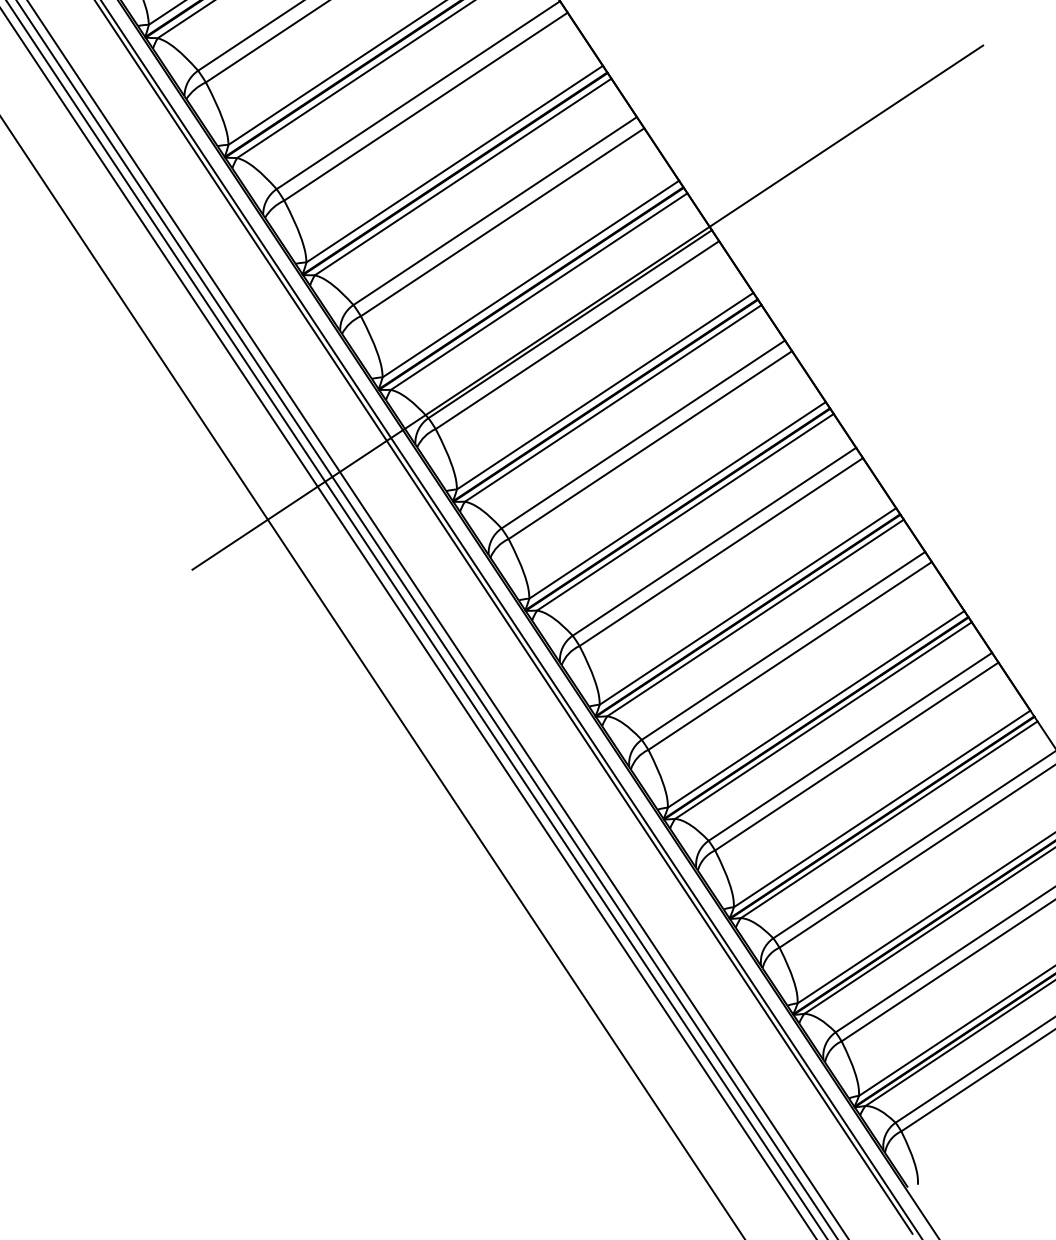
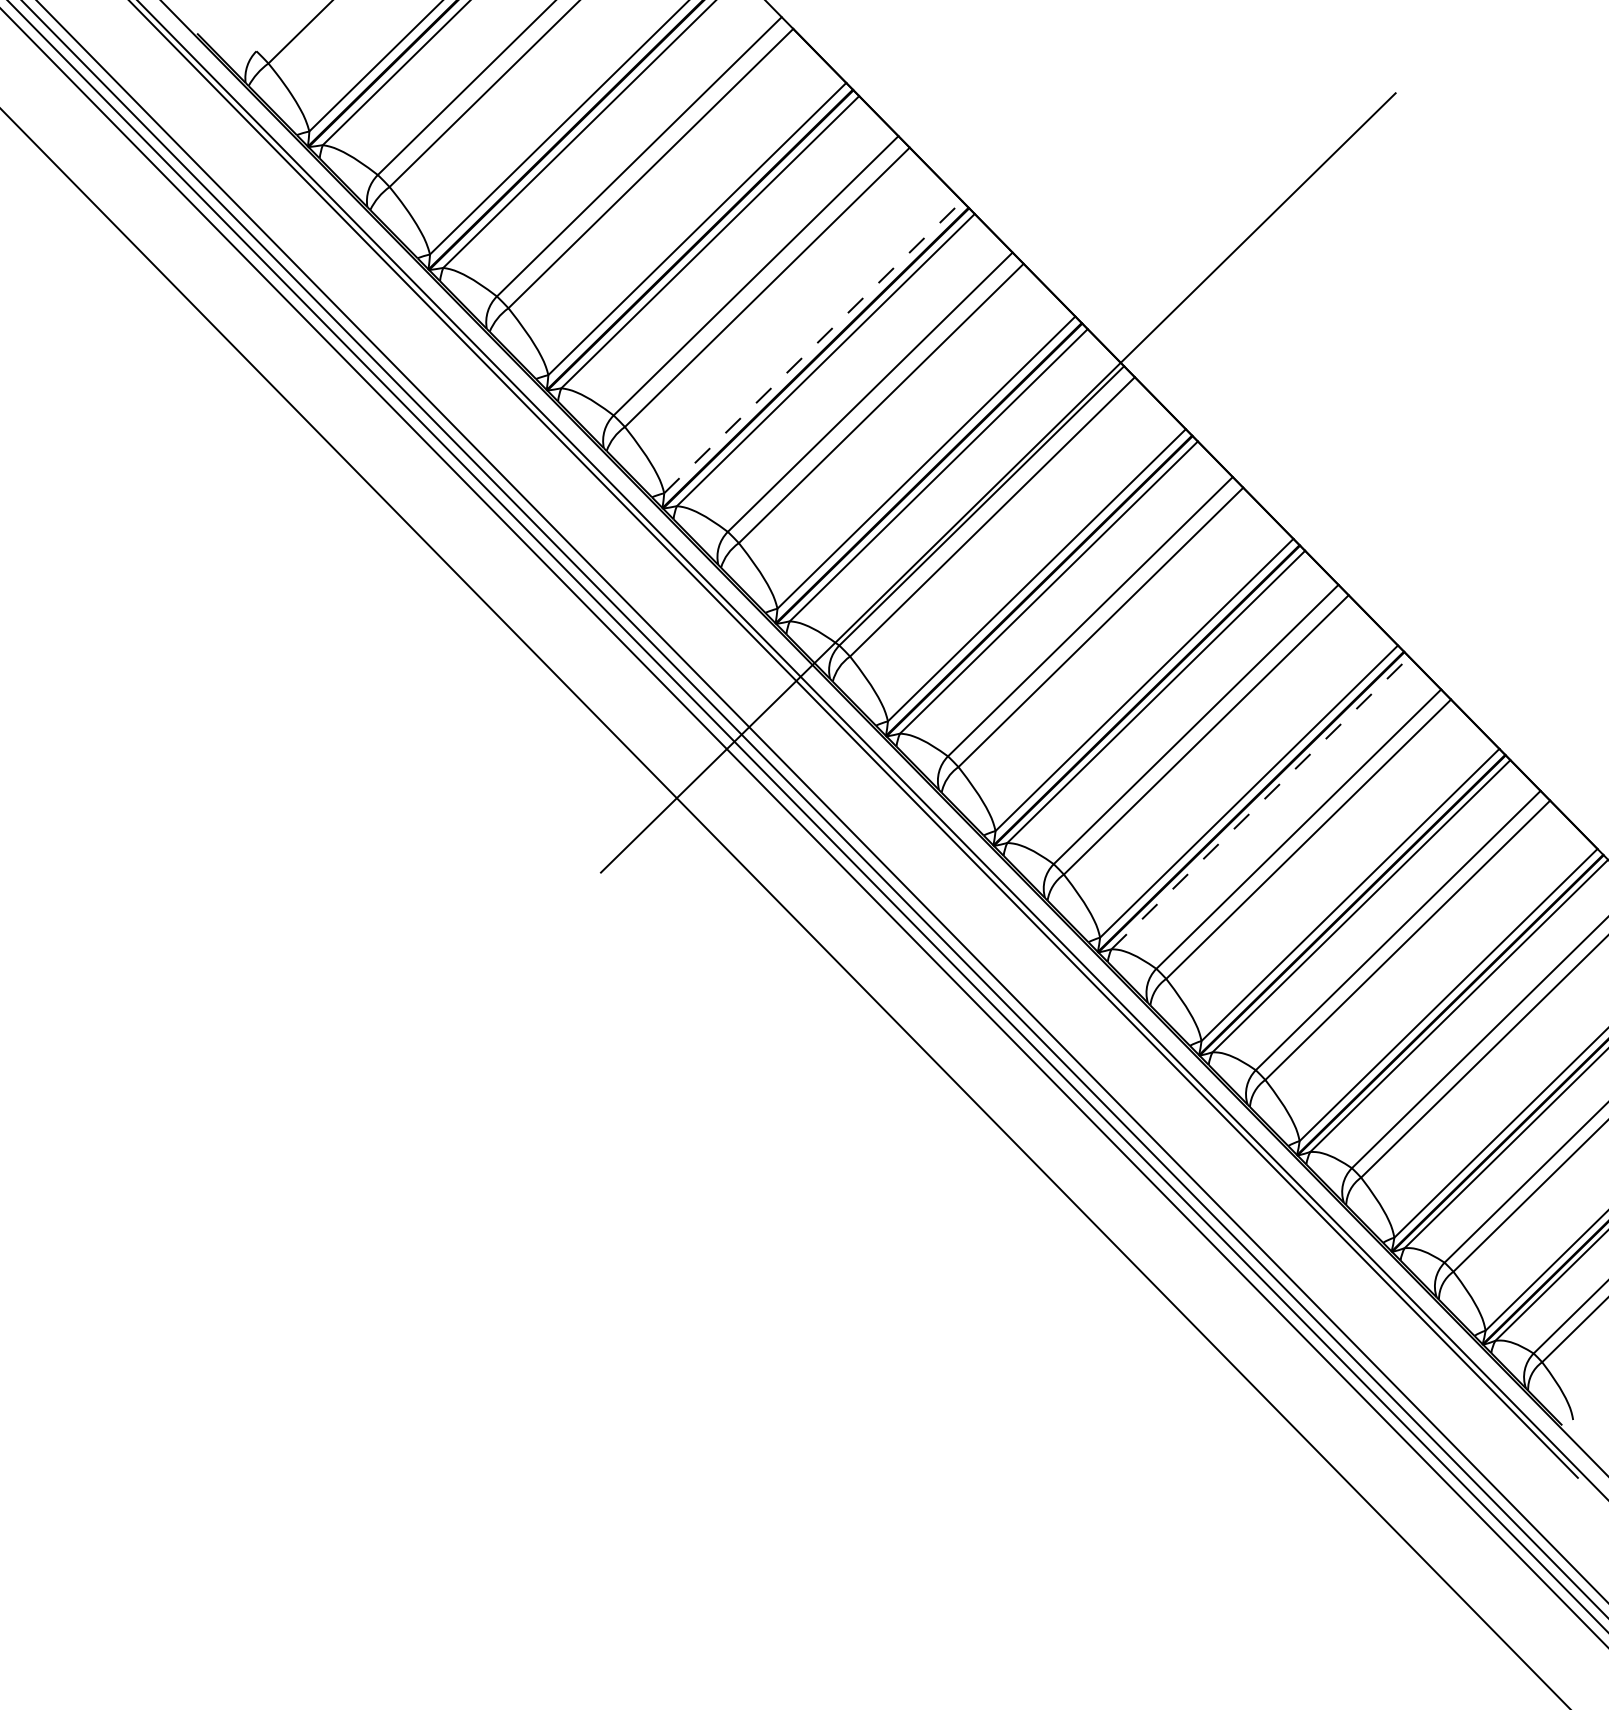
line: (454, 164) -> (813, 347), solid -> dashed
line: (755, 618) -> (1260, 803), solid -> dashed

